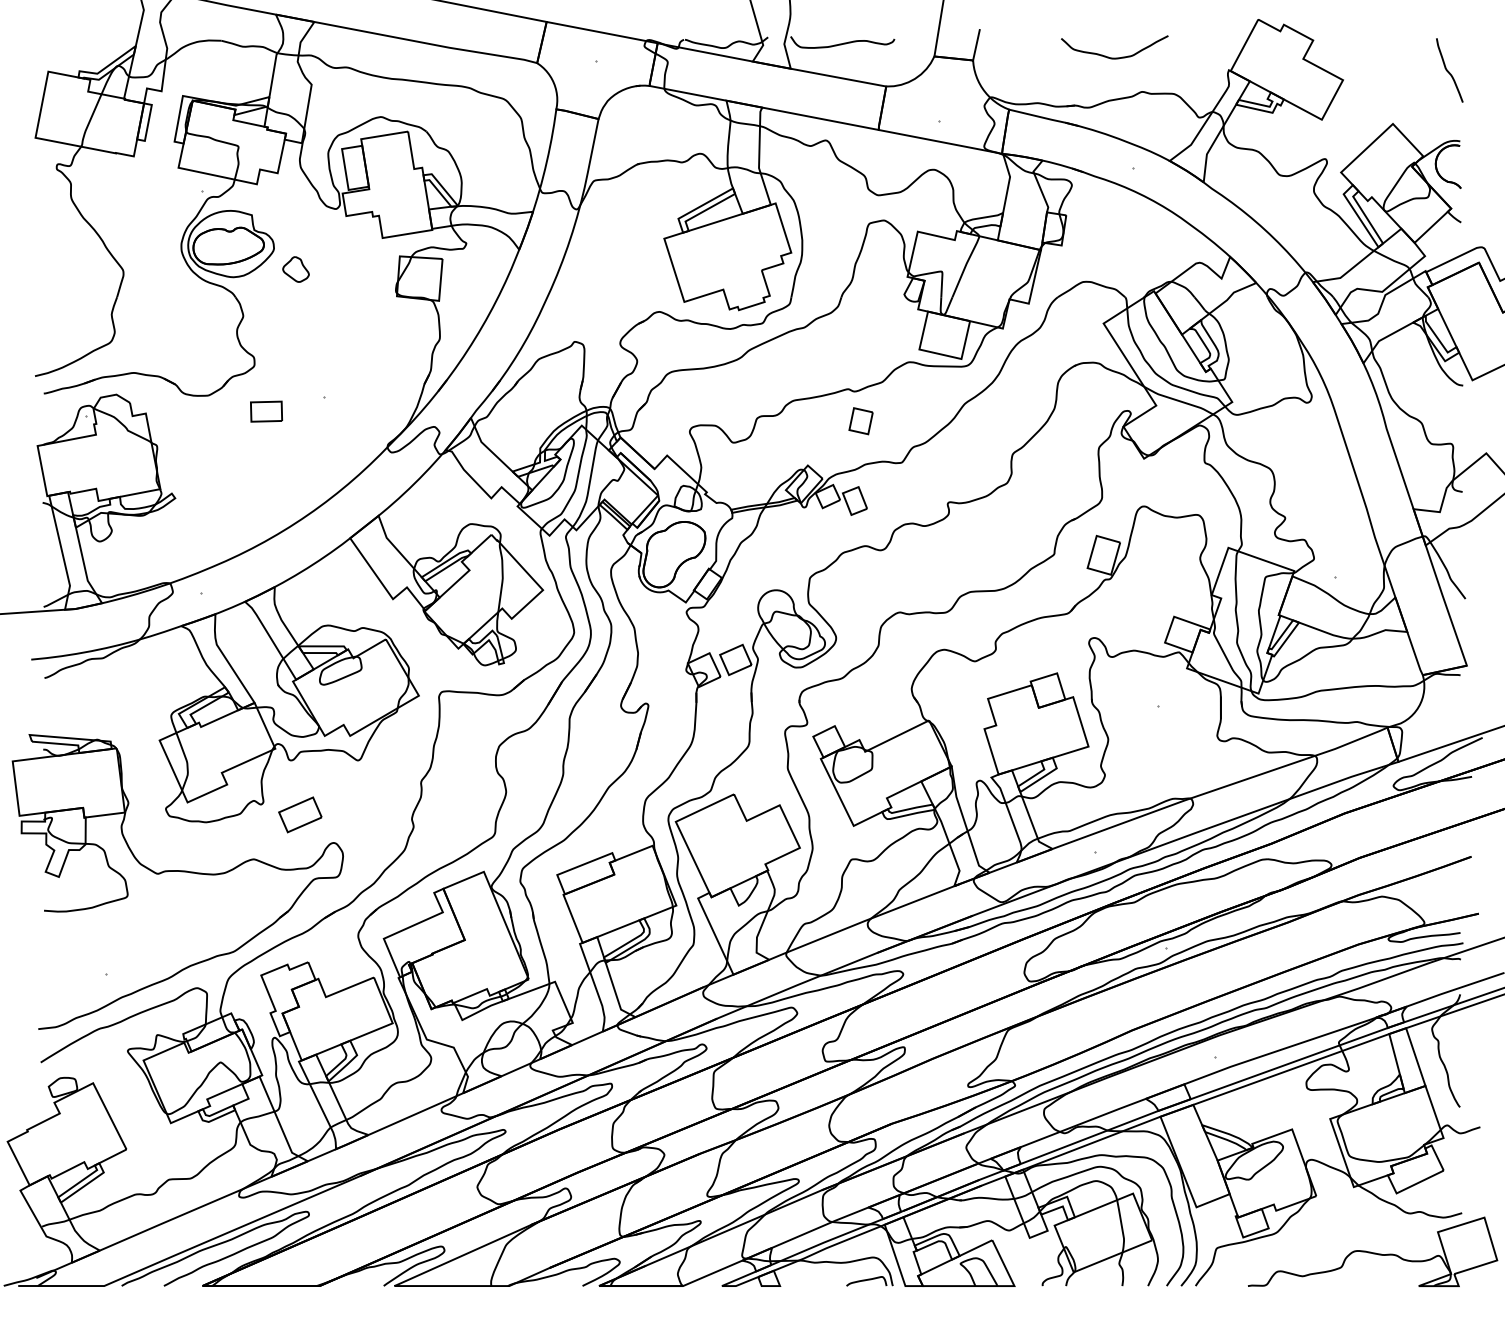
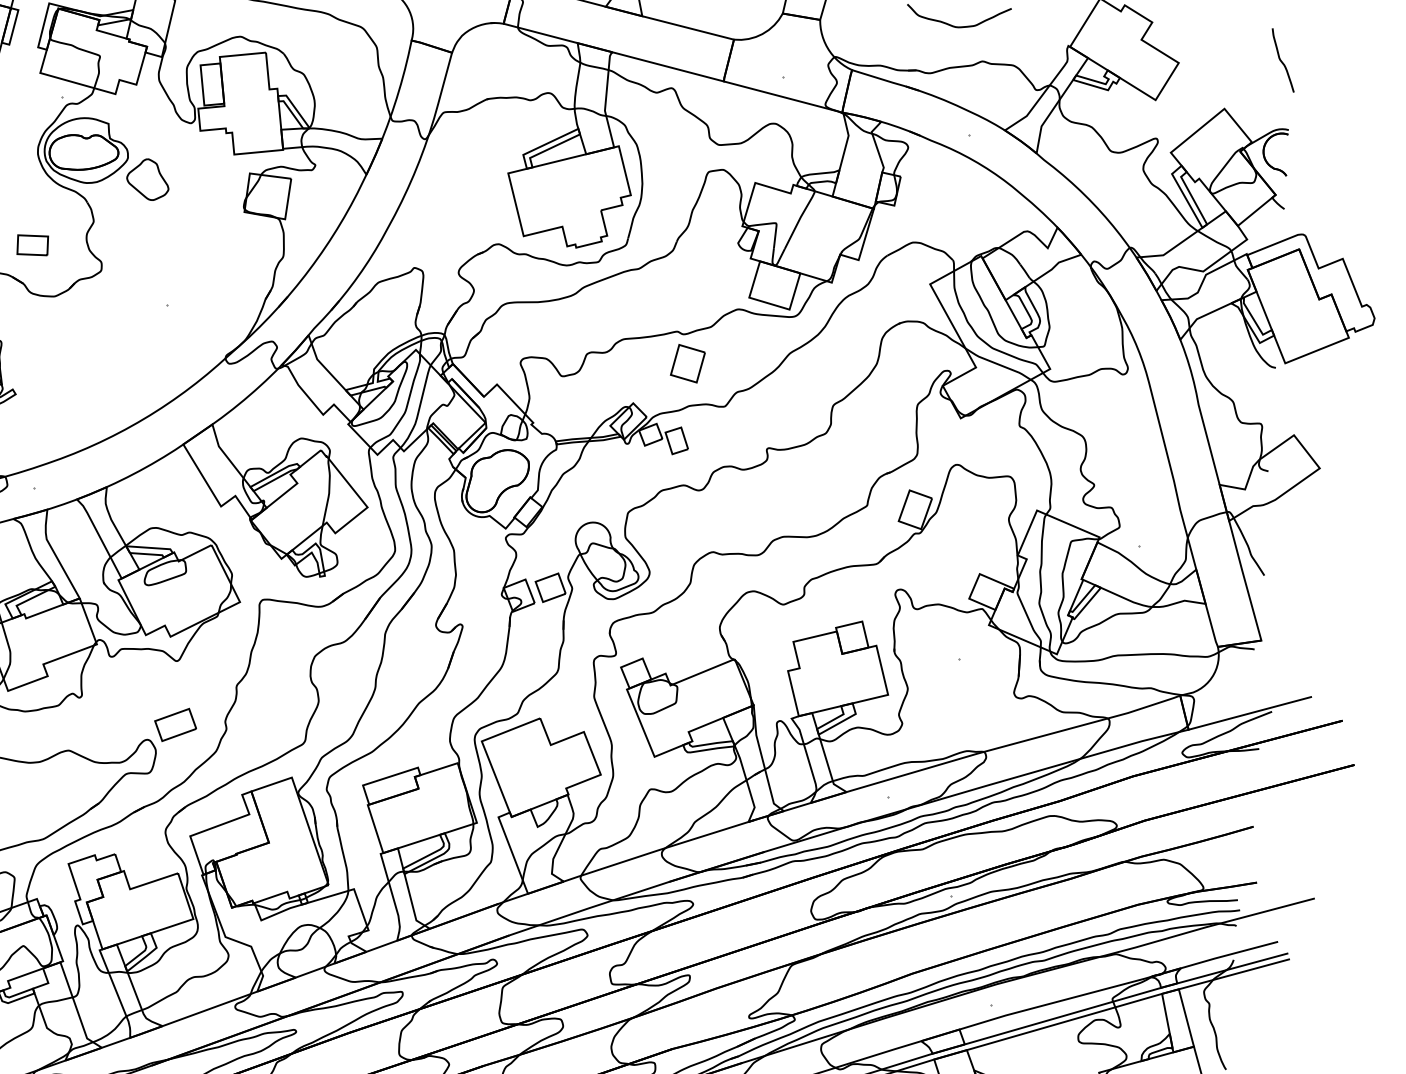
part: (295, 269) -> (147, 179), size x1.67
part: (266, 411) -> (32, 245), moved
part: (860, 420) -> (687, 362), size x1.43
part: (300, 814) -> (175, 724), moved

